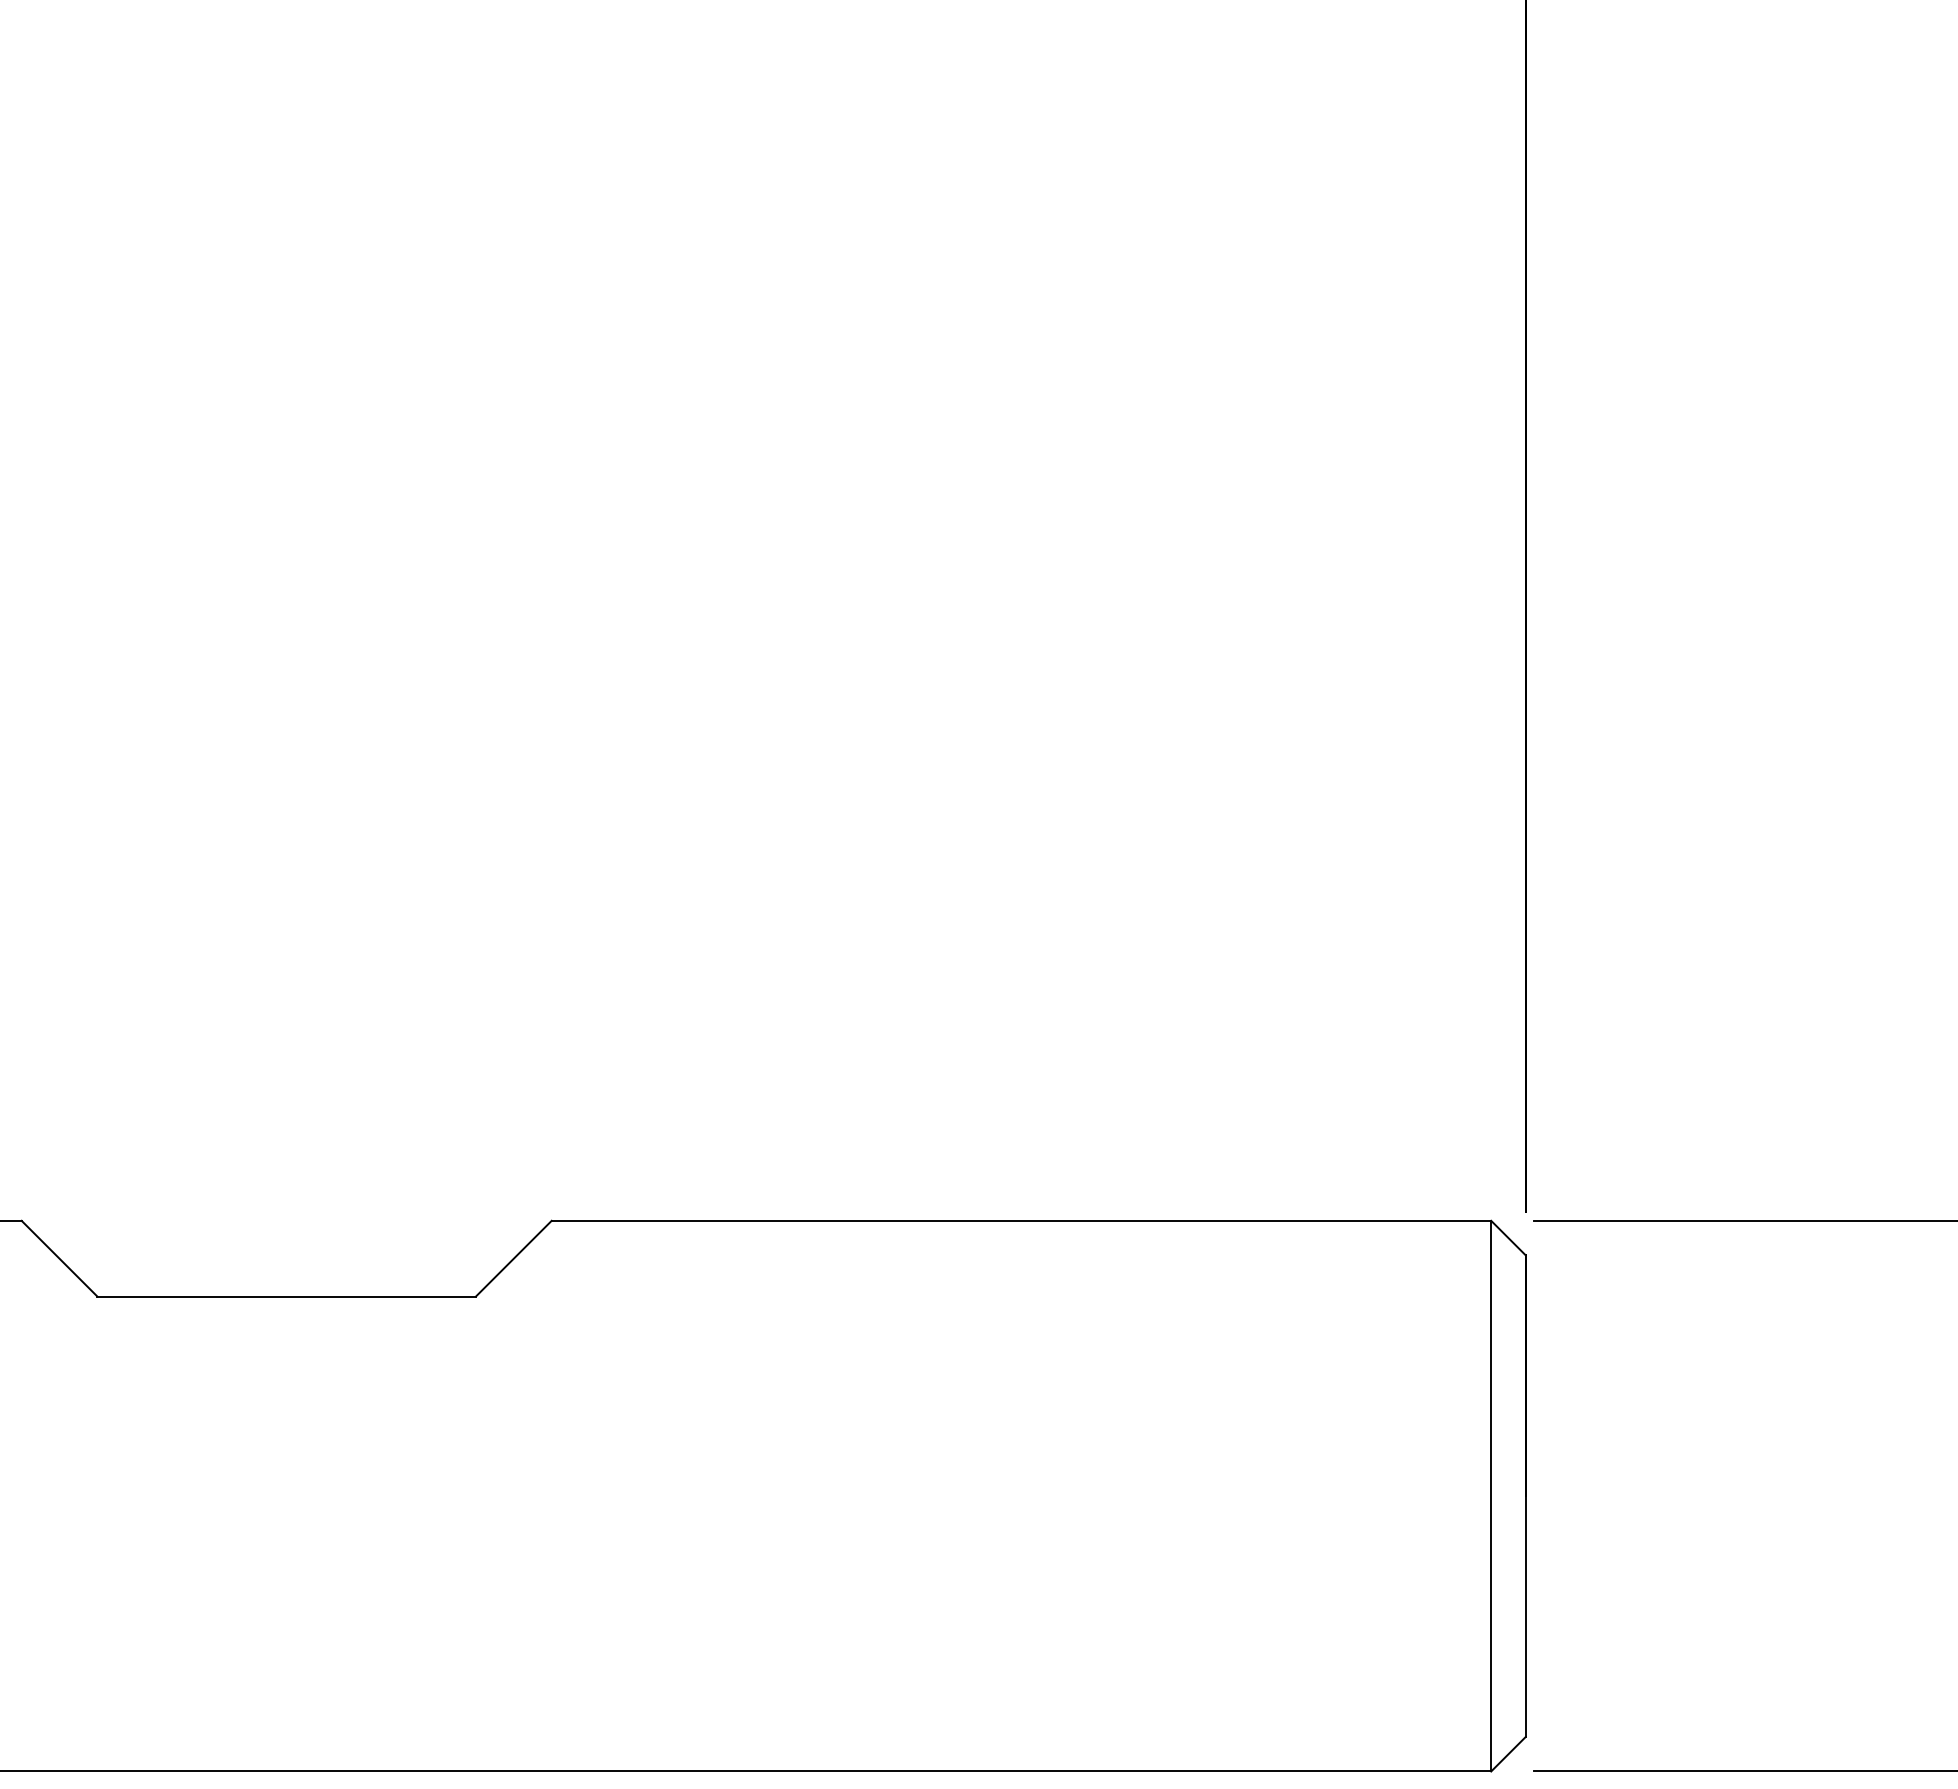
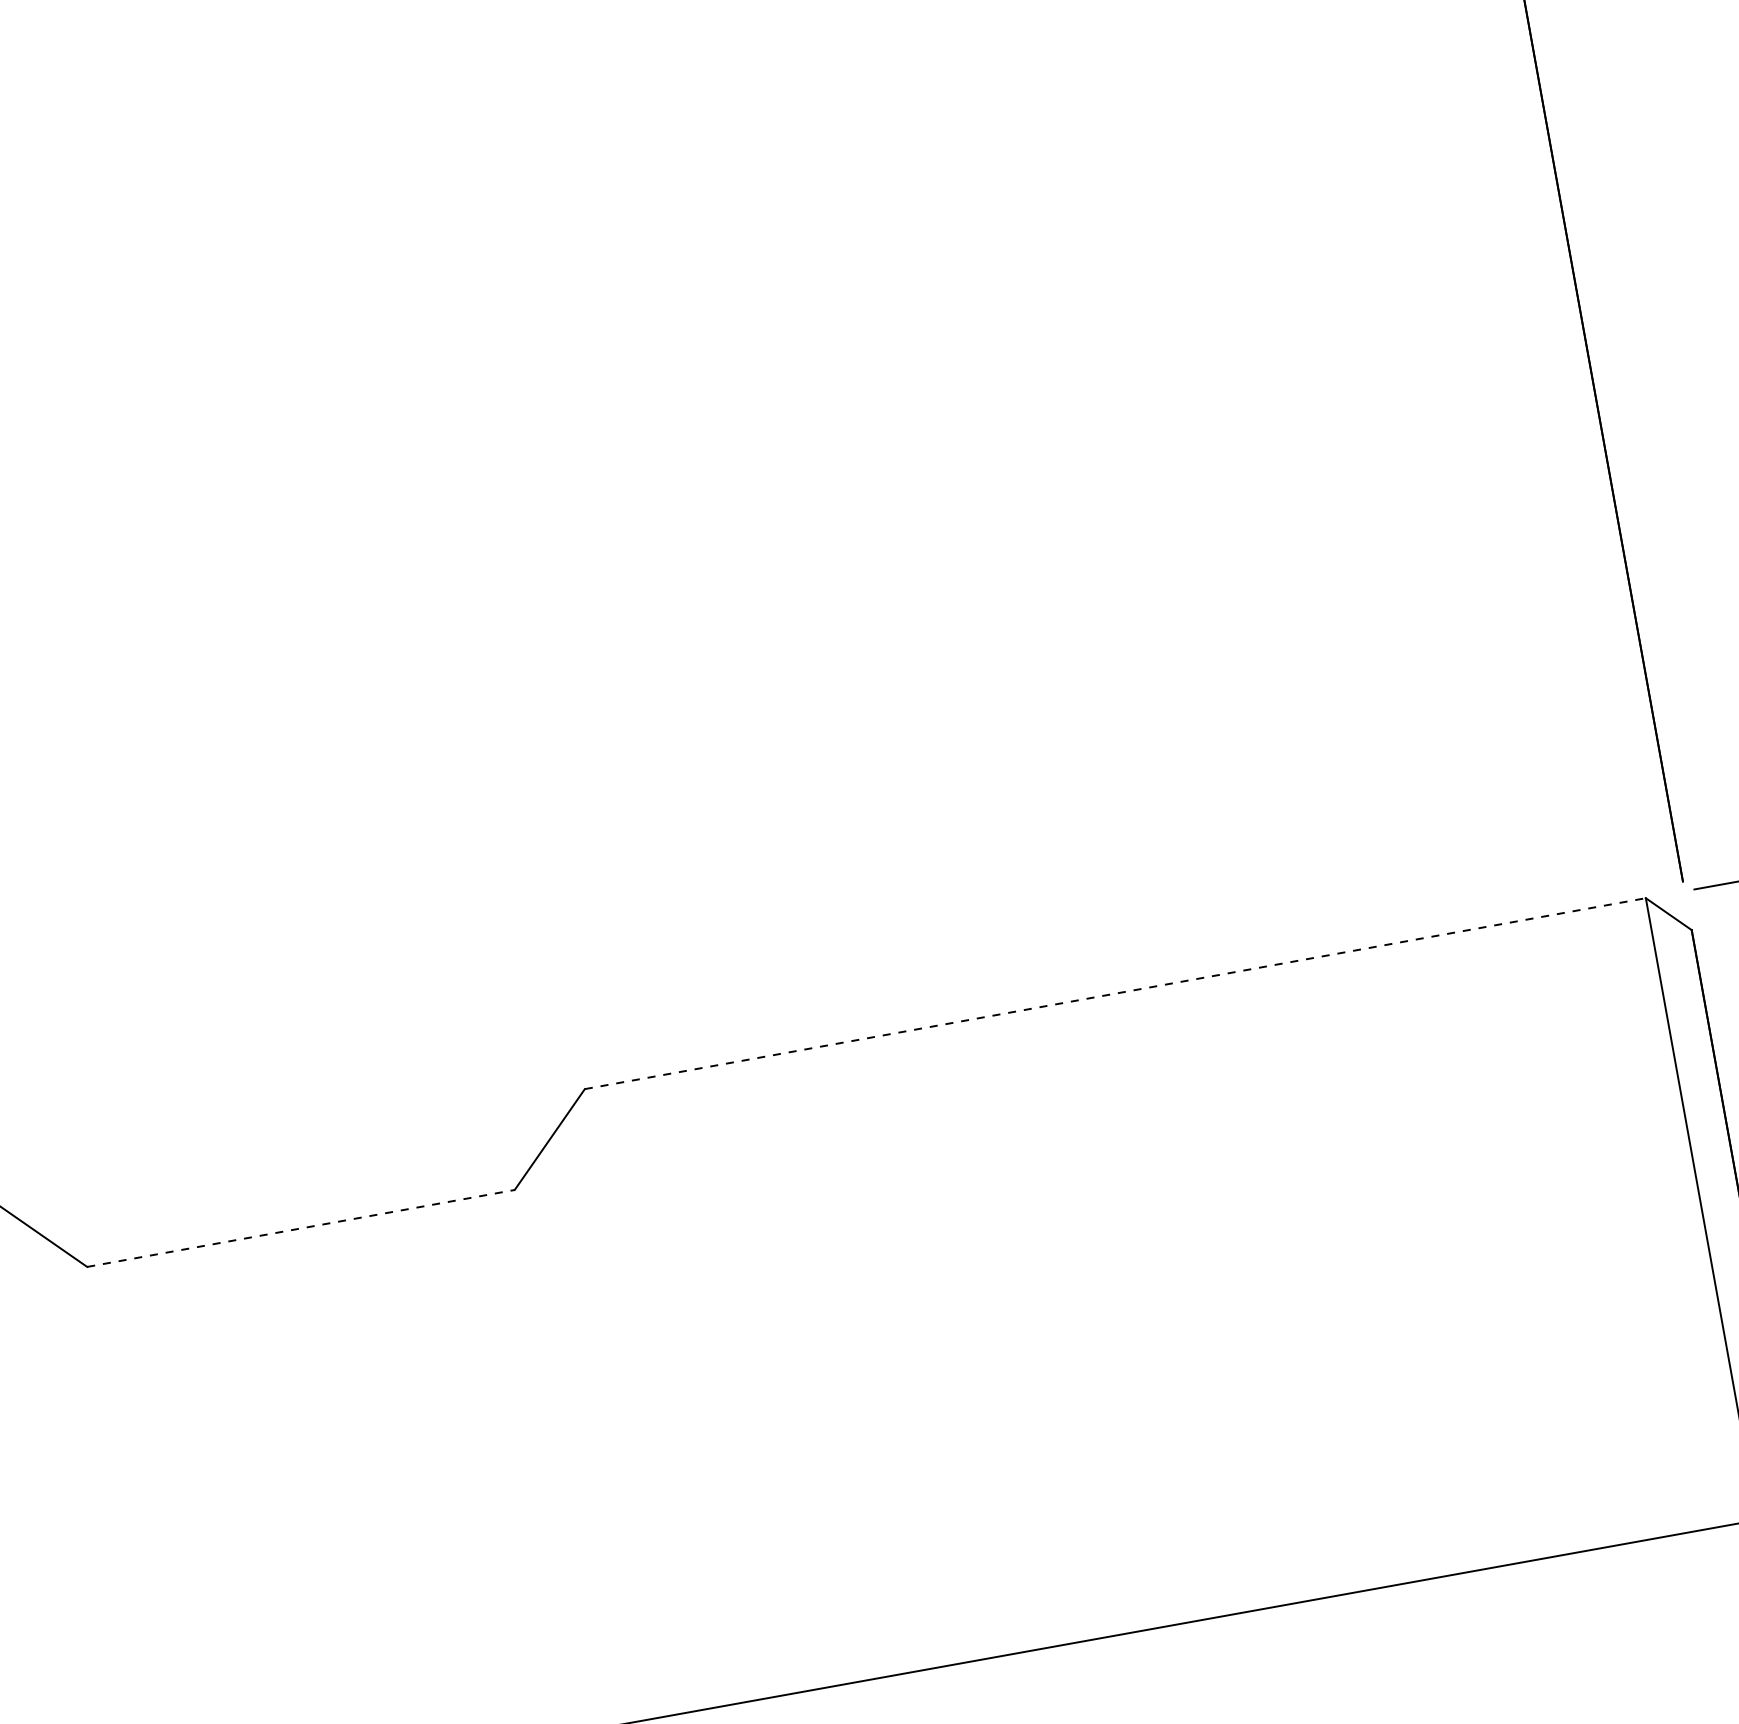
line: (1021, 1220) -> (1115, 993), solid -> dashed
line: (287, 1296) -> (301, 1228), solid -> dashed

